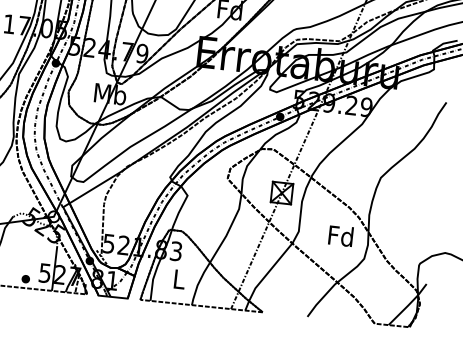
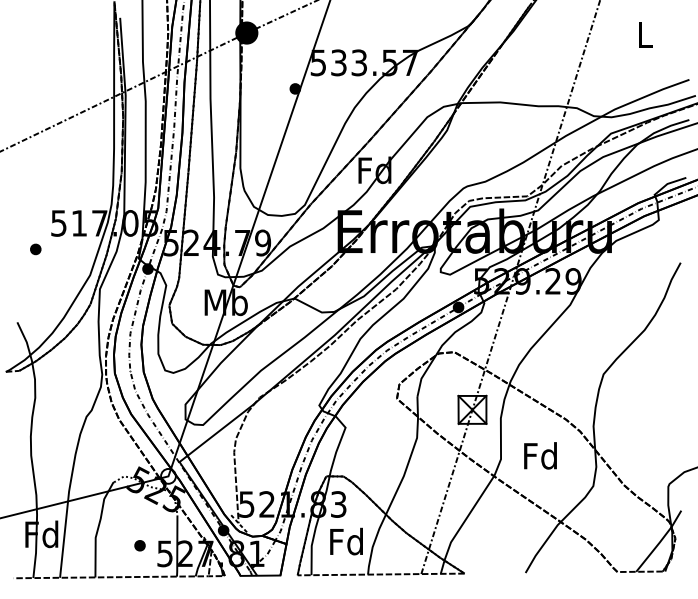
text: (340, 235) -> (540, 455), moved
part: (25, 278) -> (139, 545), moved
text: (178, 279) -> (346, 541), L -> Fd

